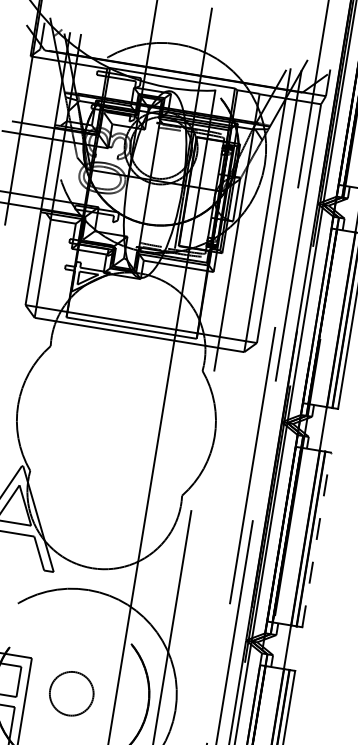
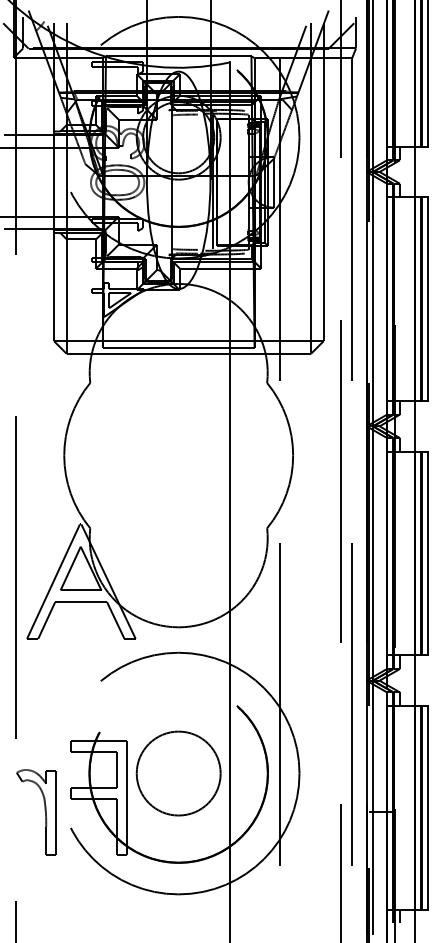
line: (316, 539) -> (427, 553), dashed -> solid
circle: (71, 693) -> (178, 773), size x1.67

